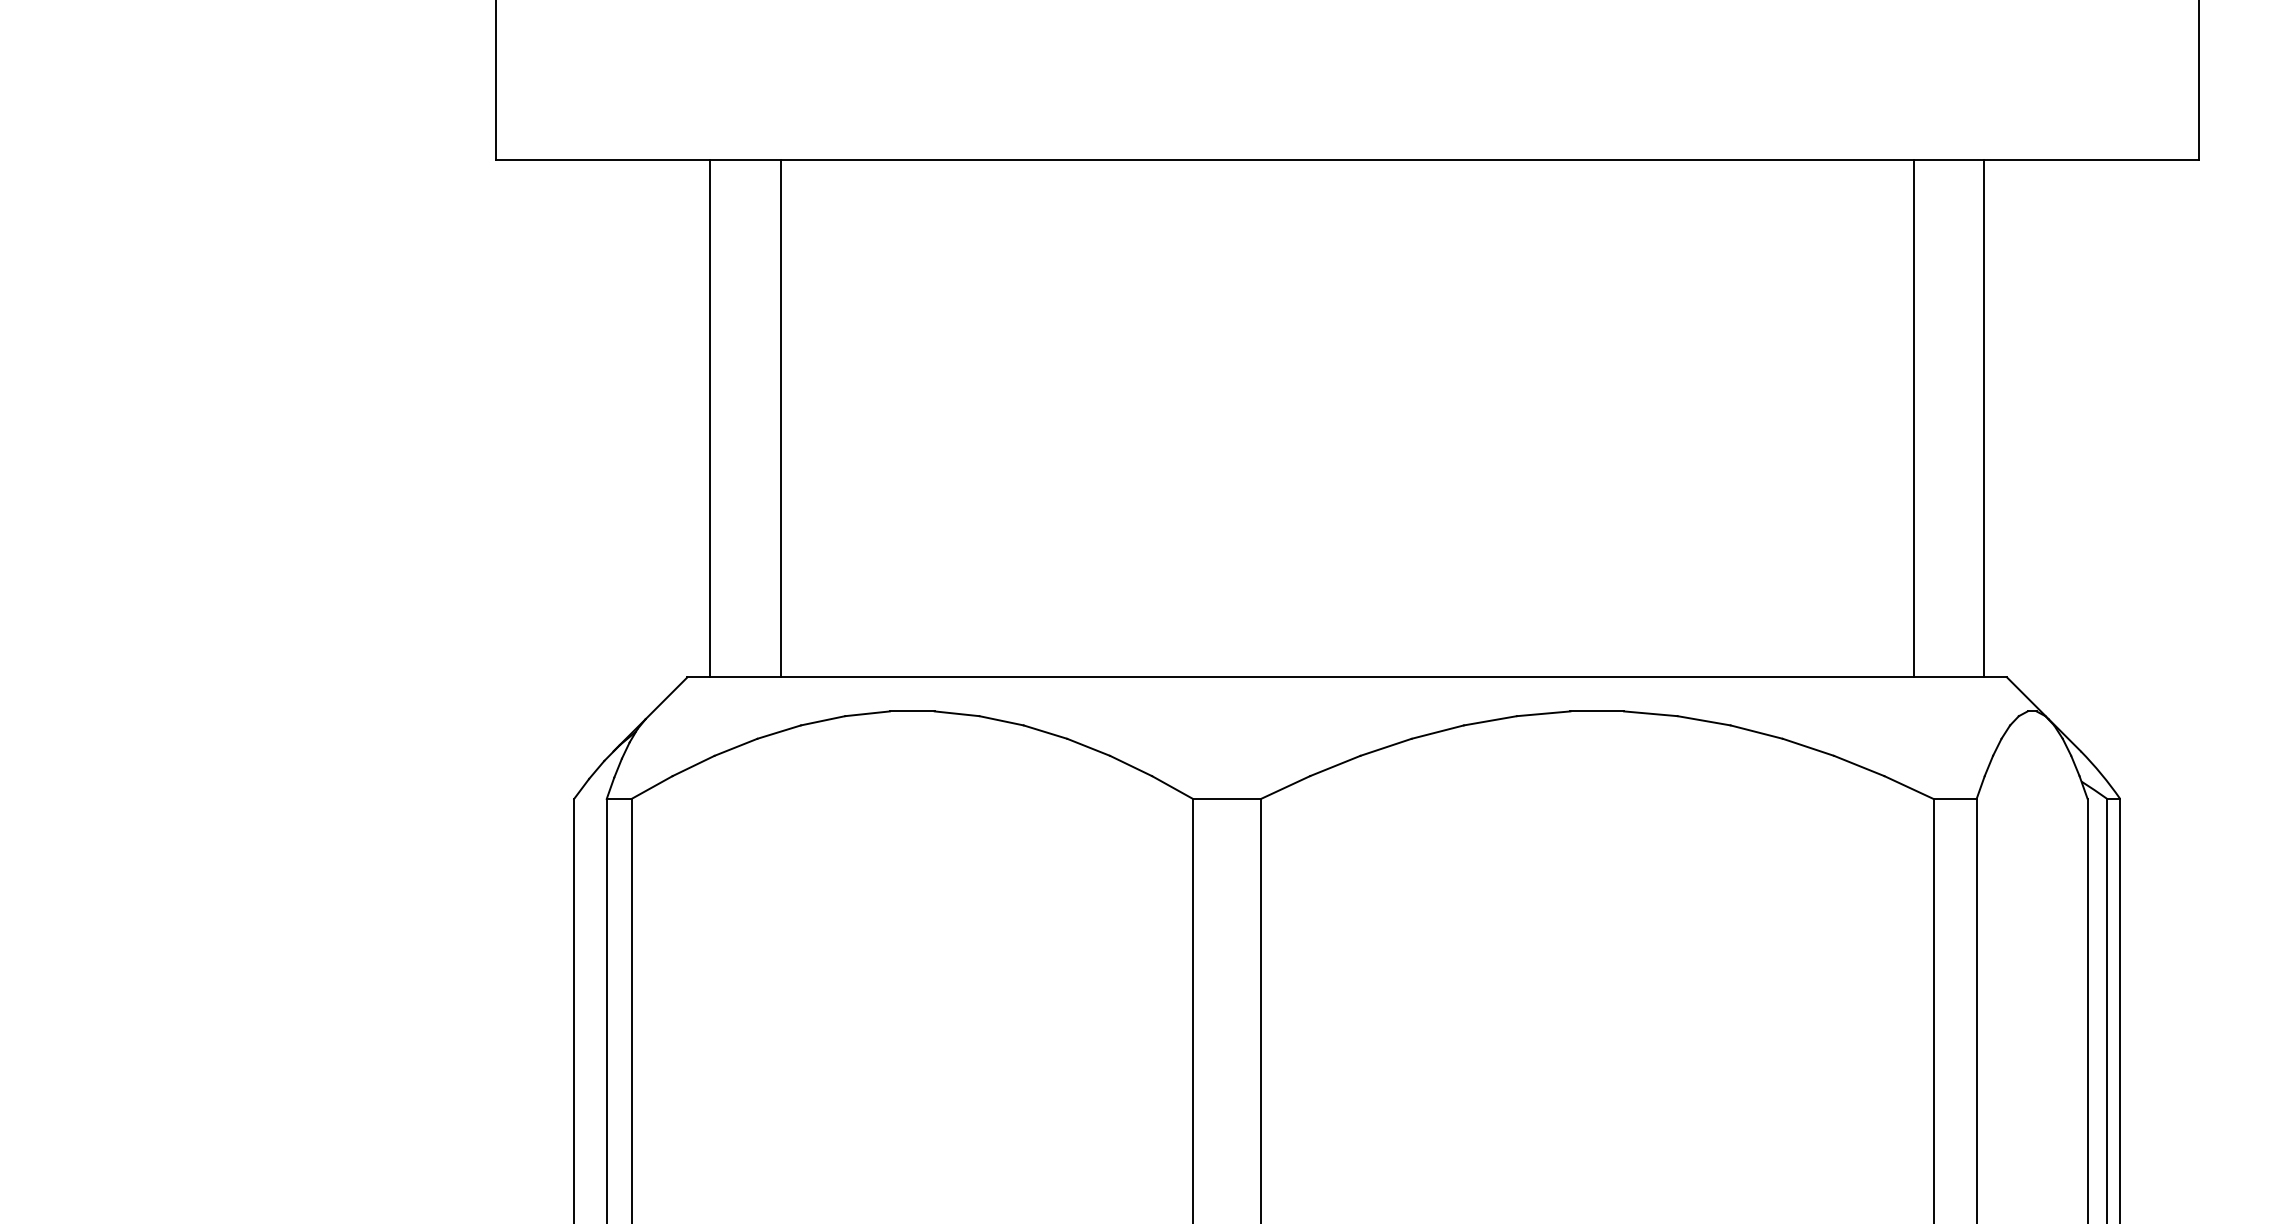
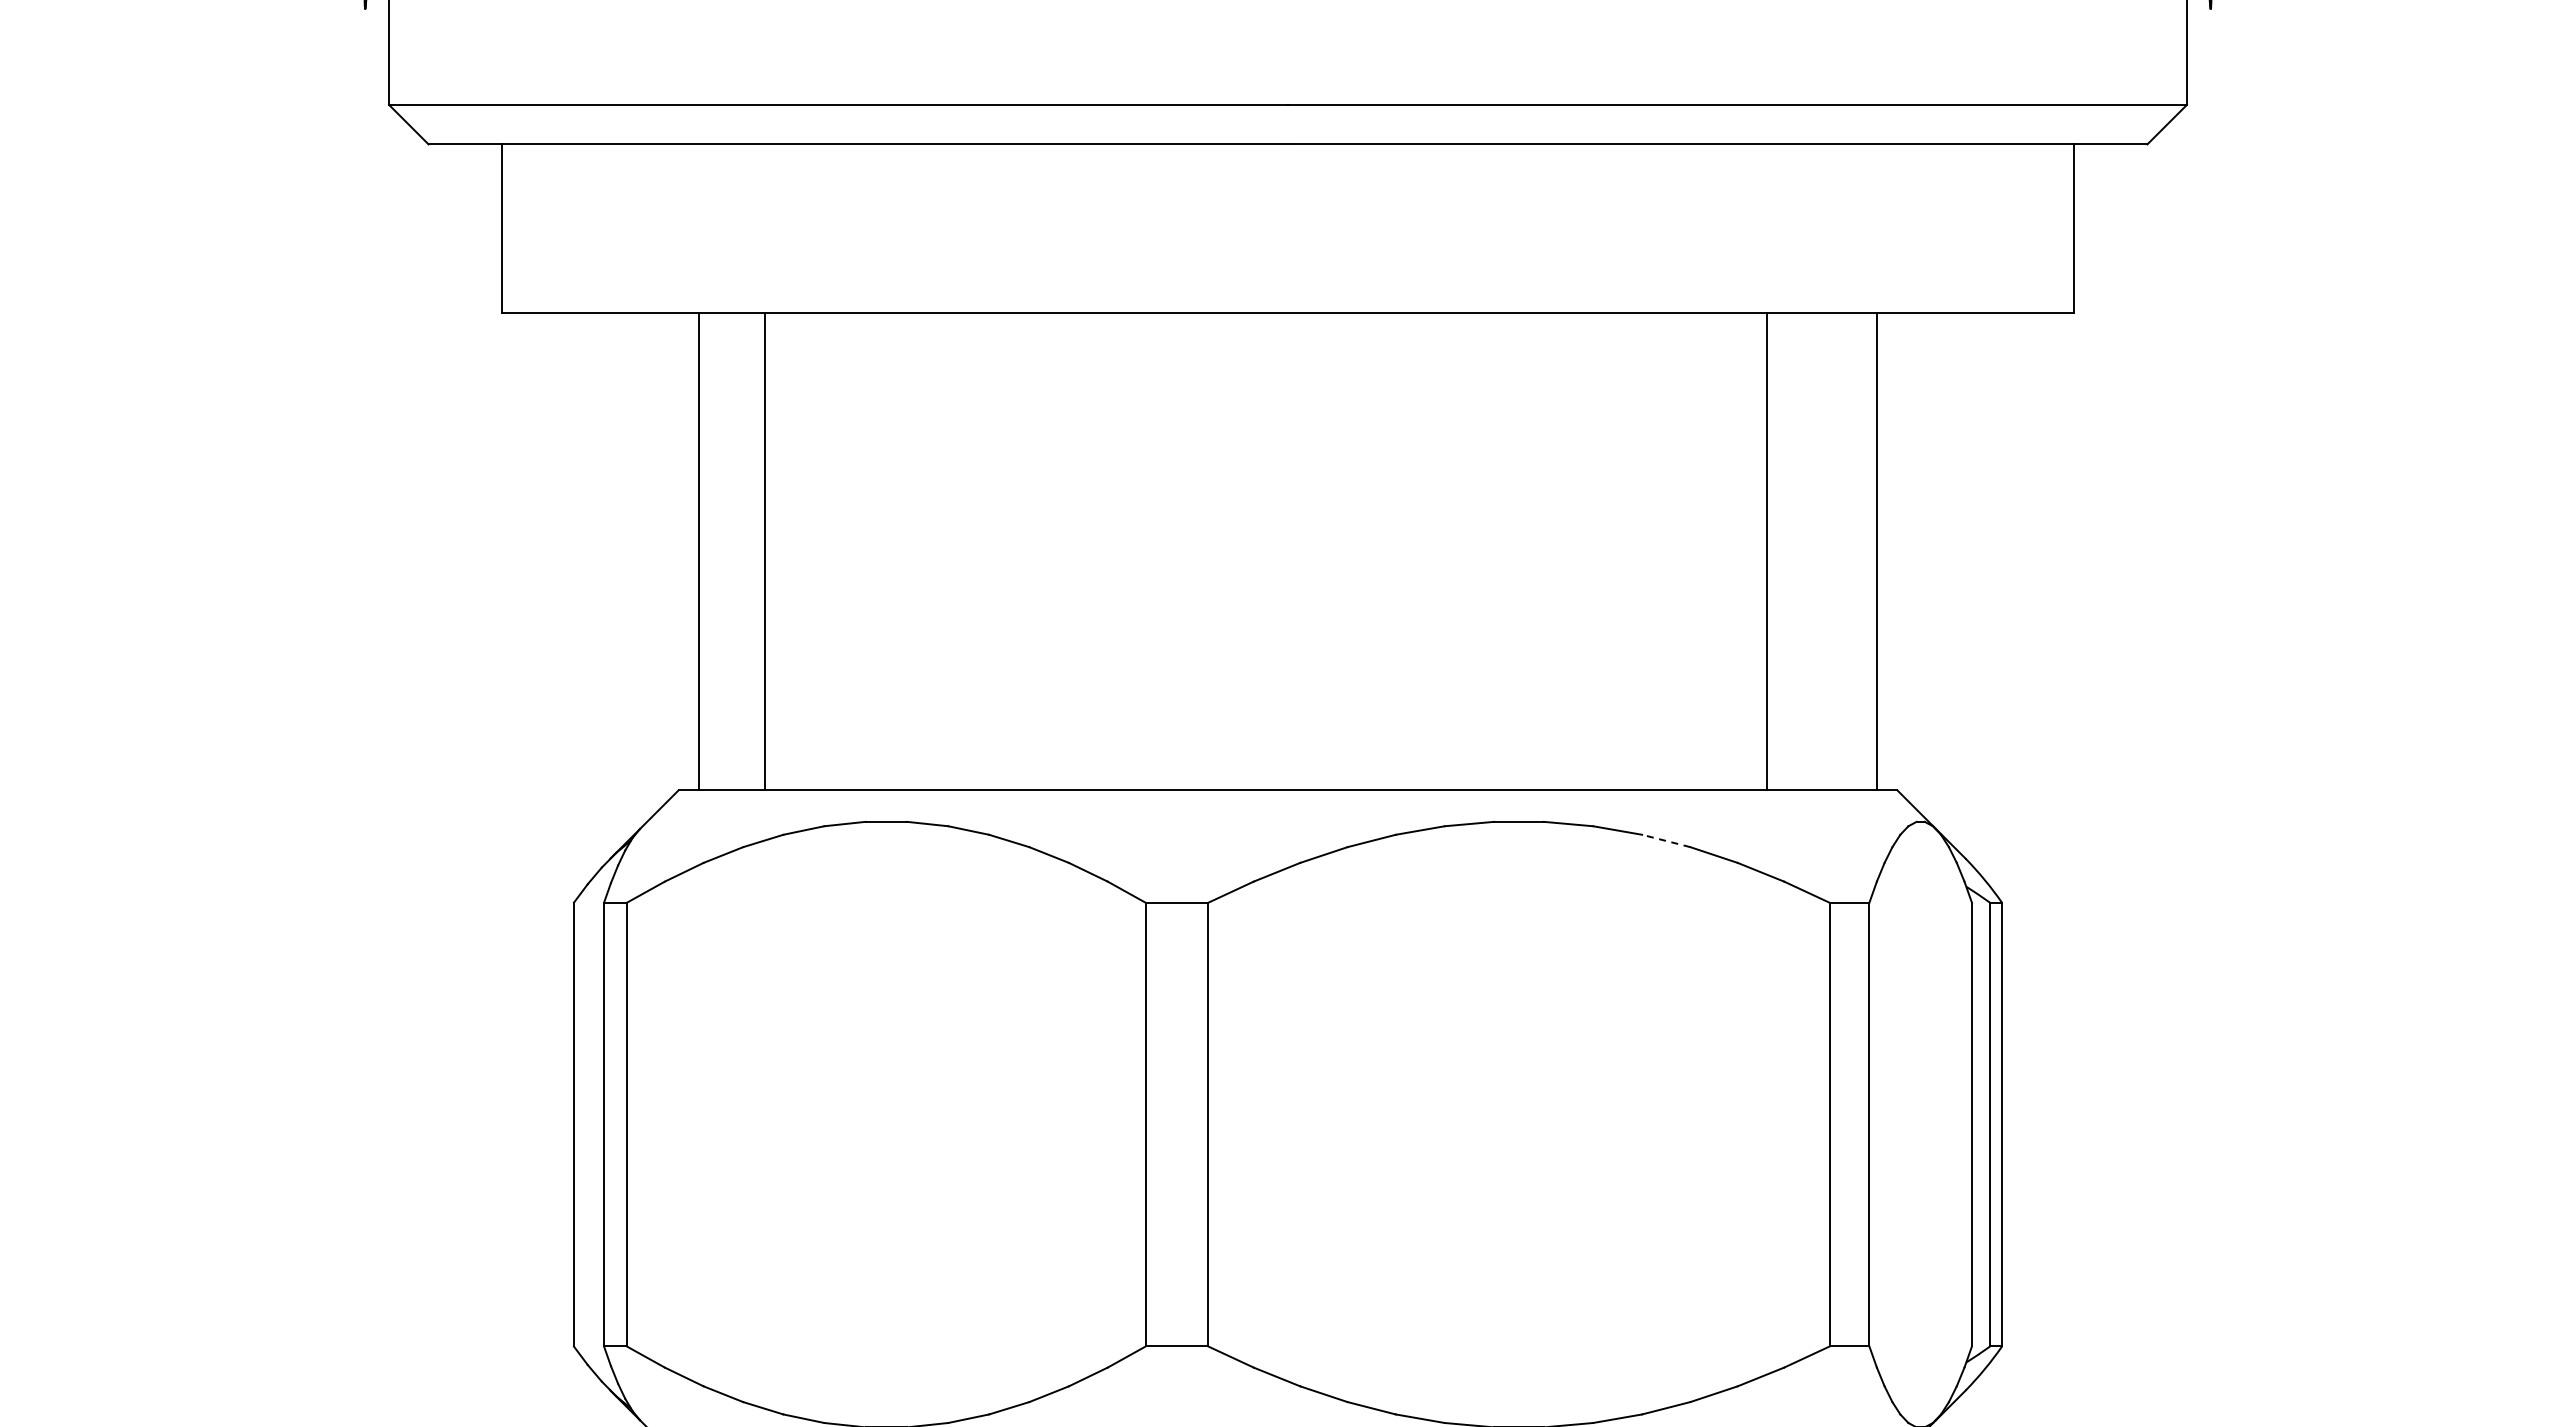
line: (1913, 418) -> (1767, 551), moved
line: (1756, 731) -> (1666, 840), solid -> dashed

